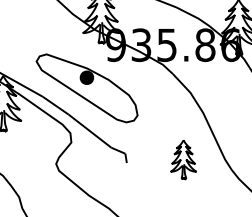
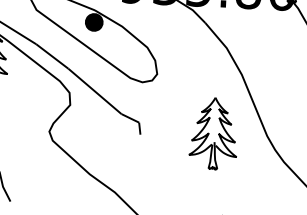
part: (183, 159) -> (213, 133), size x1.43

